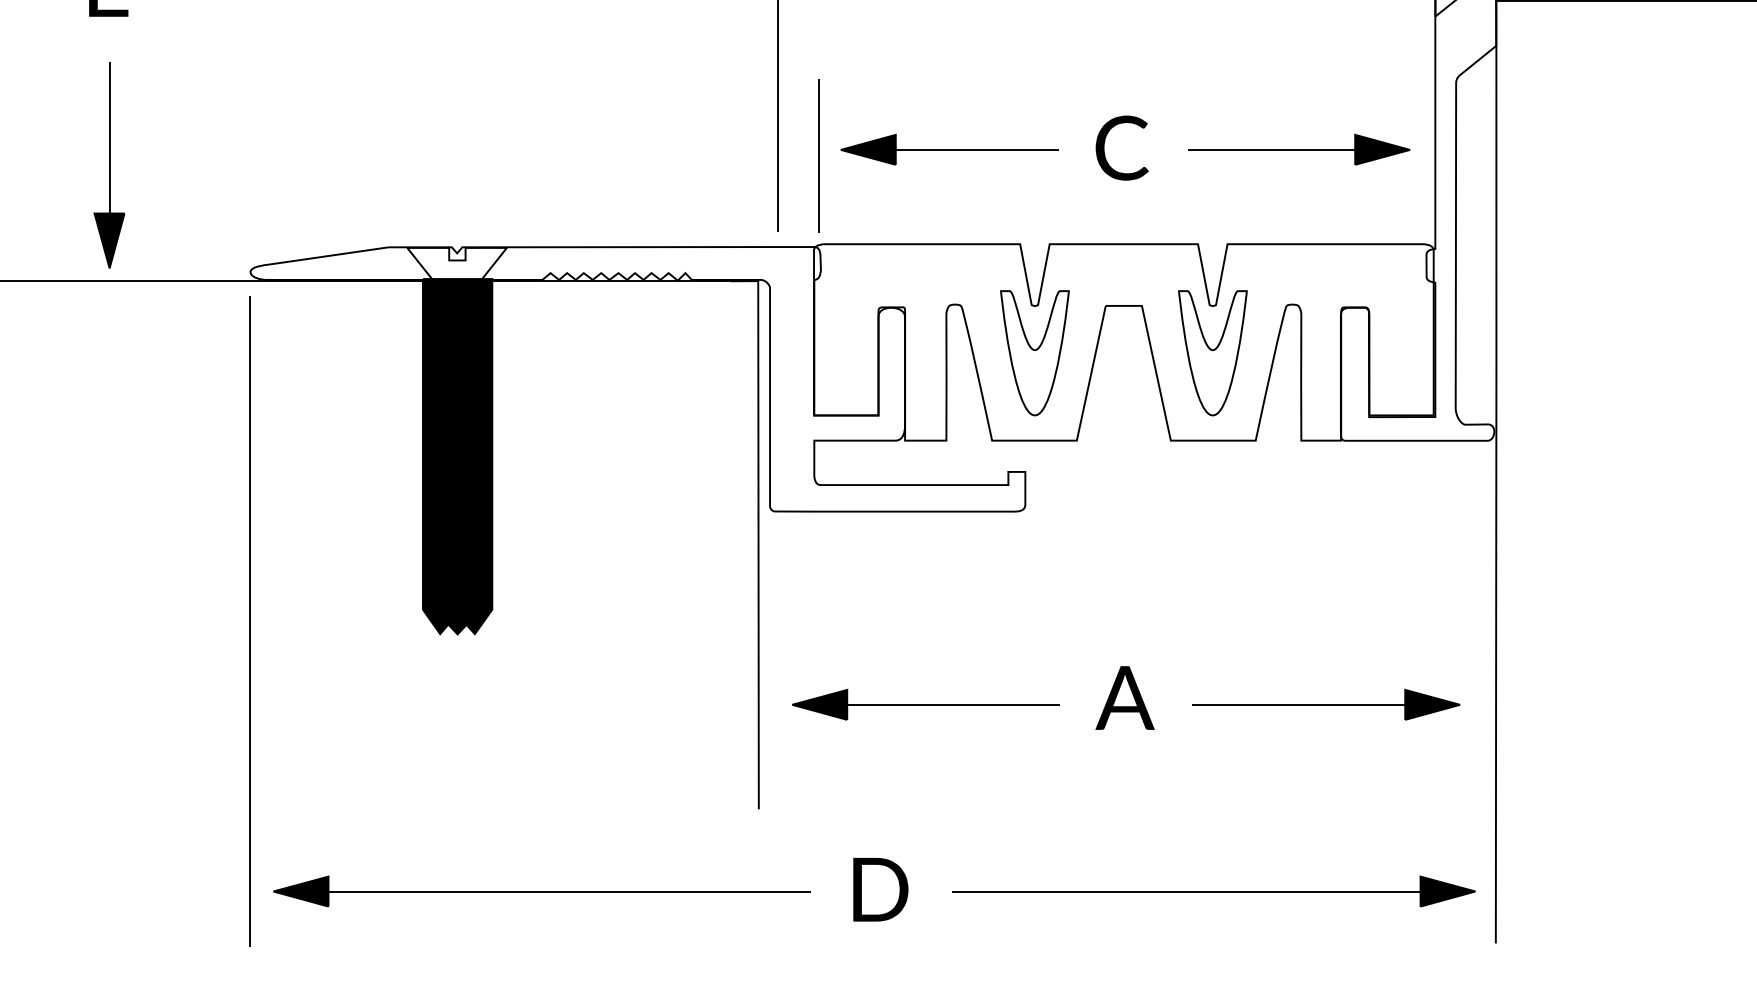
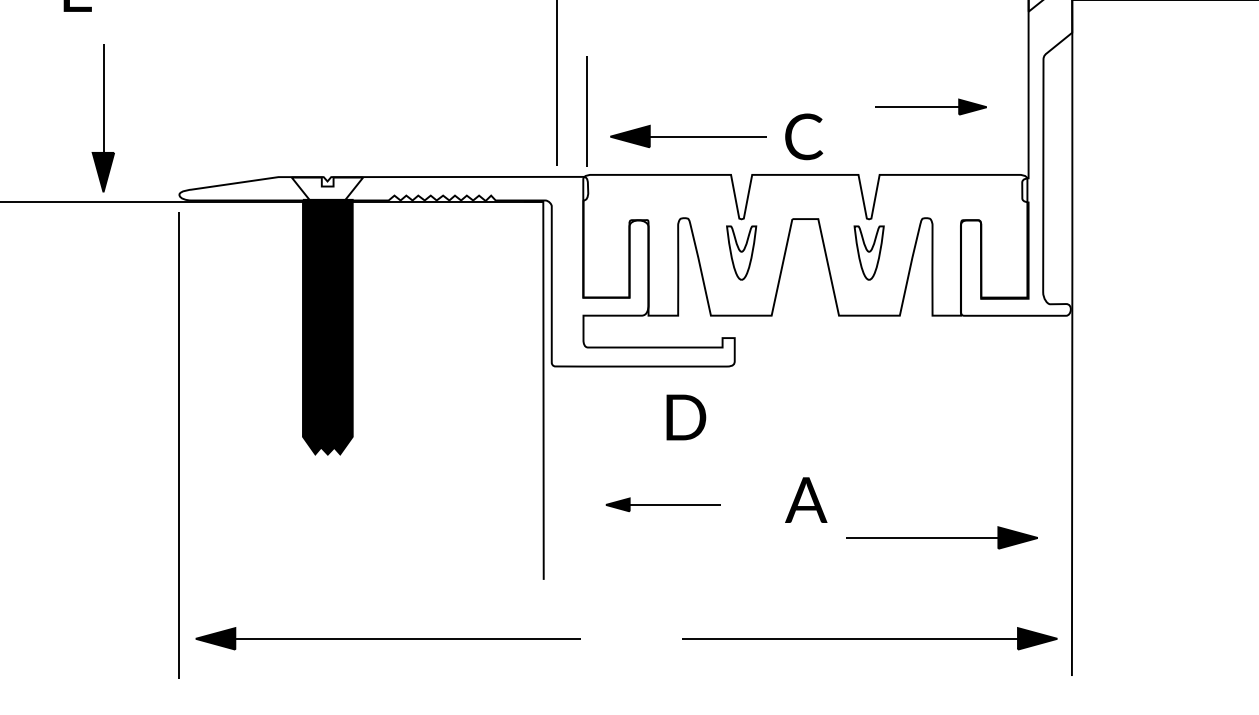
text: (1121, 147) -> (803, 136), moved
part: (949, 149) -> (688, 136), moved
part: (1299, 149) -> (931, 107), size x0.7
part: (109, 165) -> (103, 118), moved
part: (1034, 353) -> (741, 253), size x0.6
part: (1212, 353) -> (868, 253), size x0.6
part: (925, 704) -> (663, 504), size x0.6
part: (1326, 704) -> (941, 537), moved
text: (880, 889) -> (686, 417), moved

